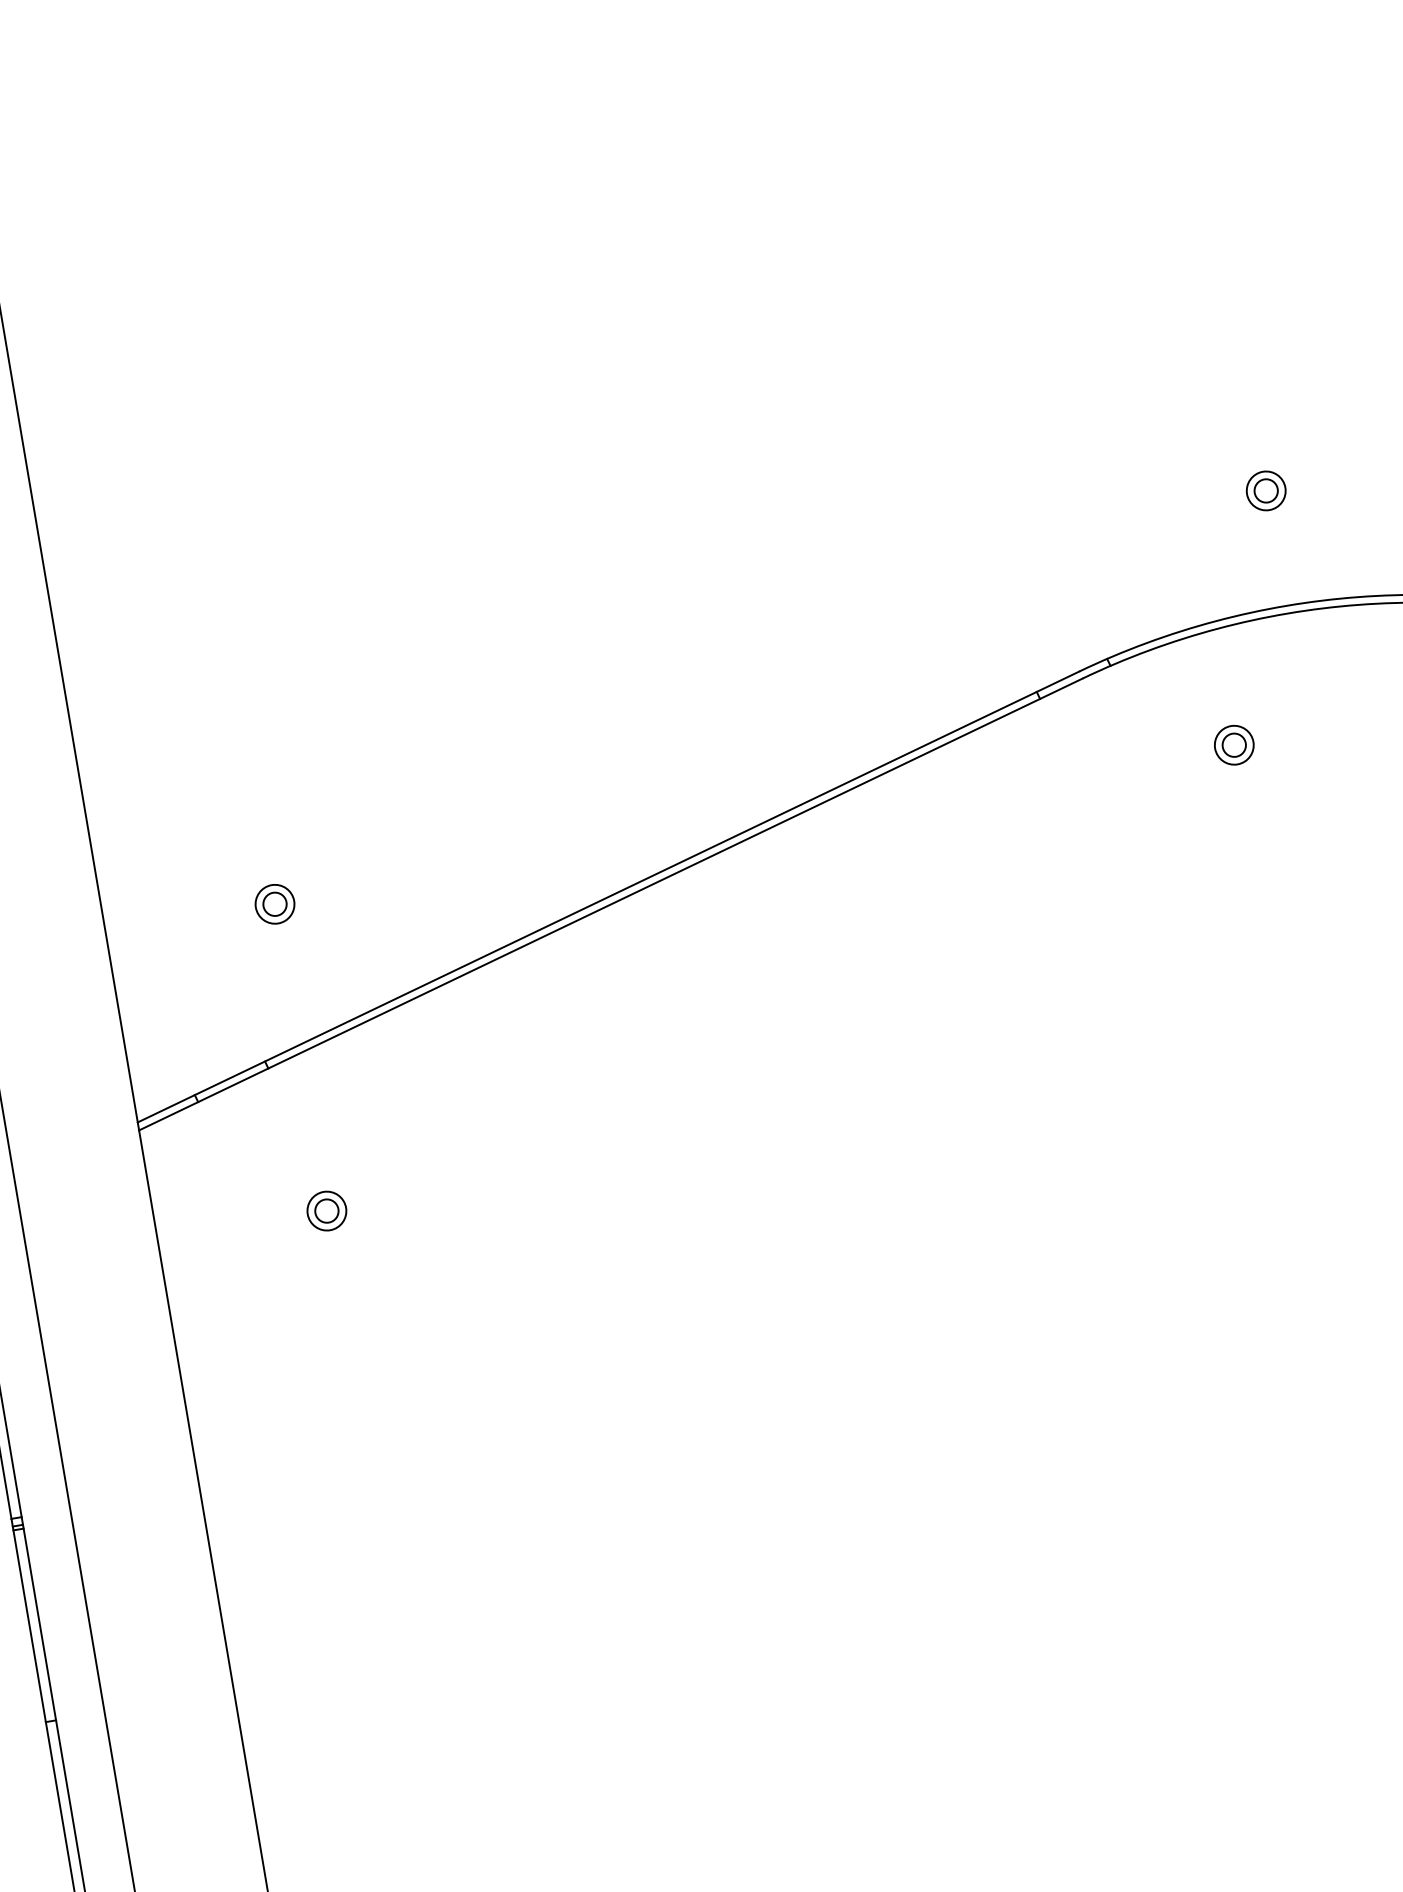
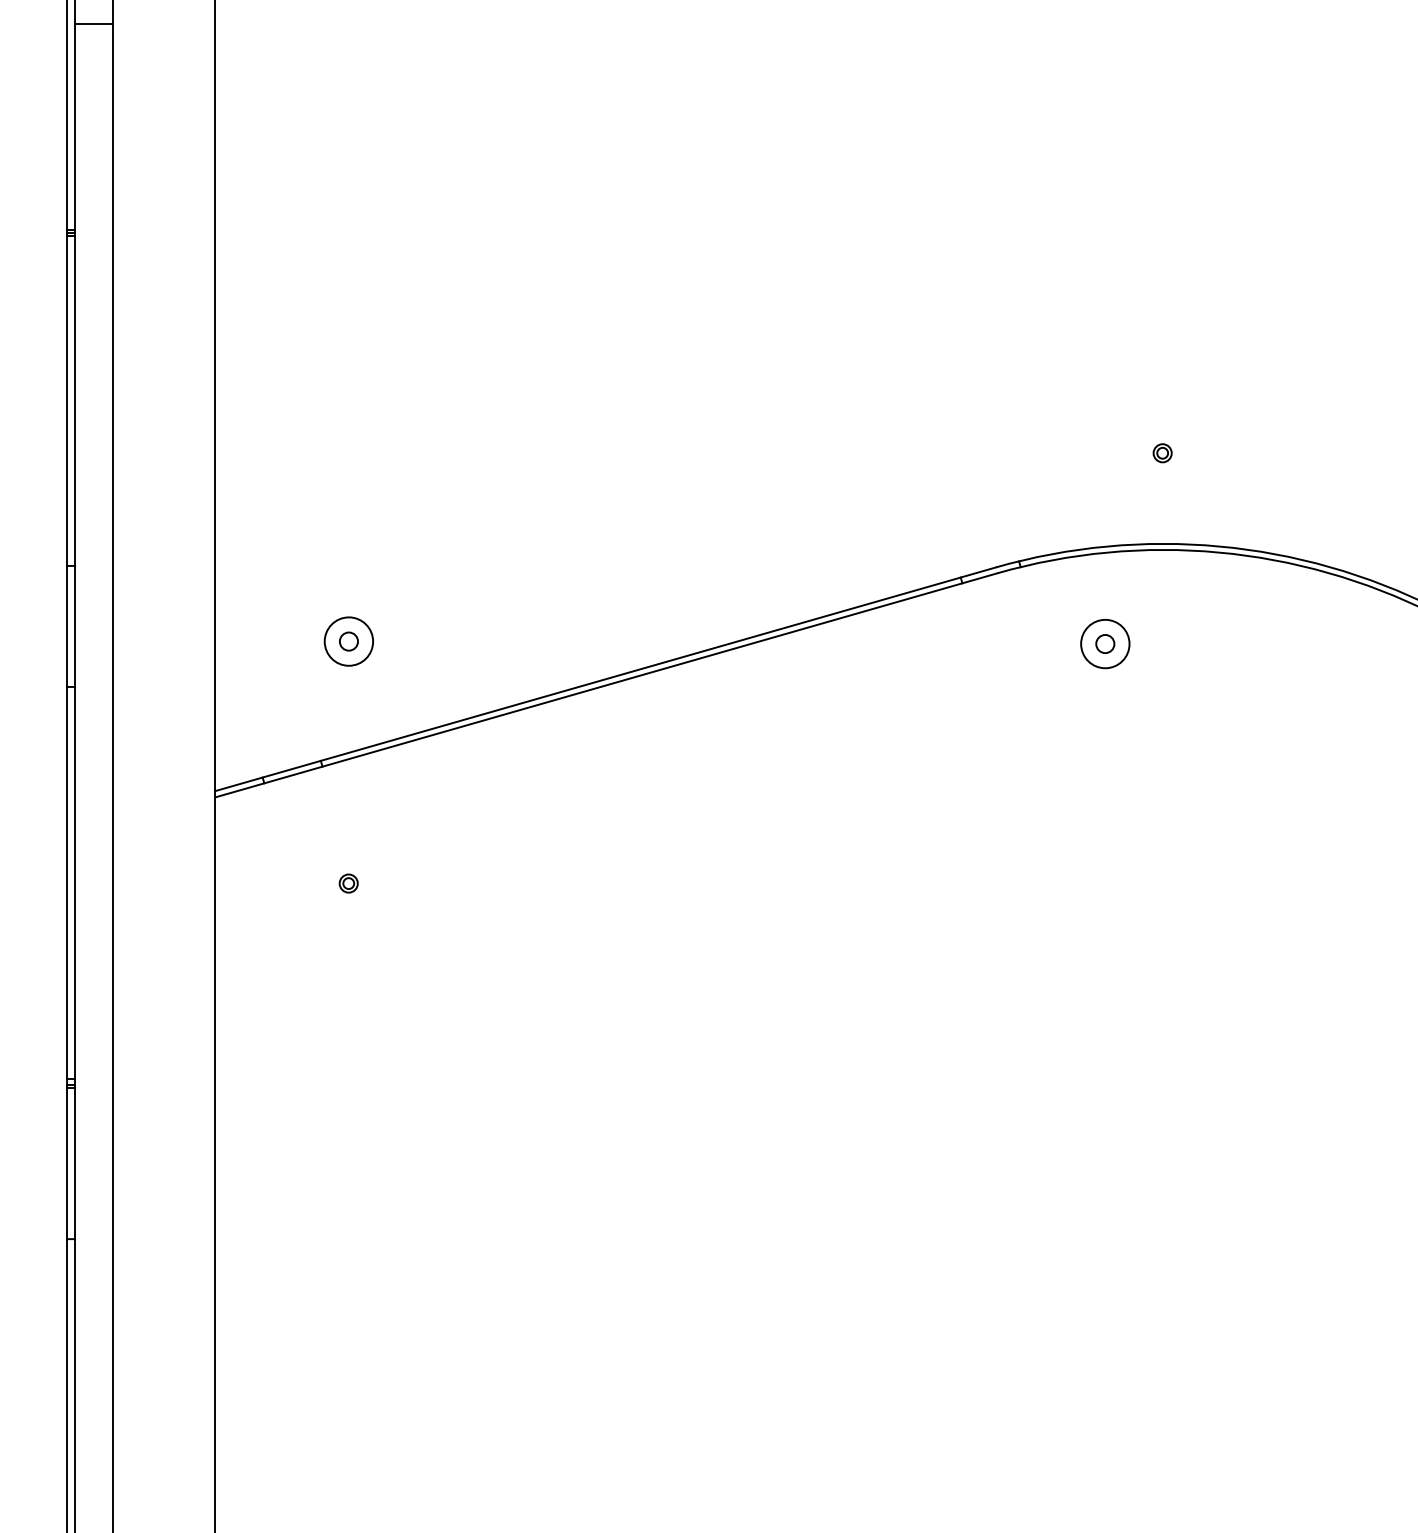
part: (1265, 491) -> (1162, 453), size x0.6
circle: (1234, 744) -> (1105, 643), size x1.6
circle: (274, 904) -> (348, 641), size x1.6
part: (326, 1211) -> (348, 883), size x0.6

